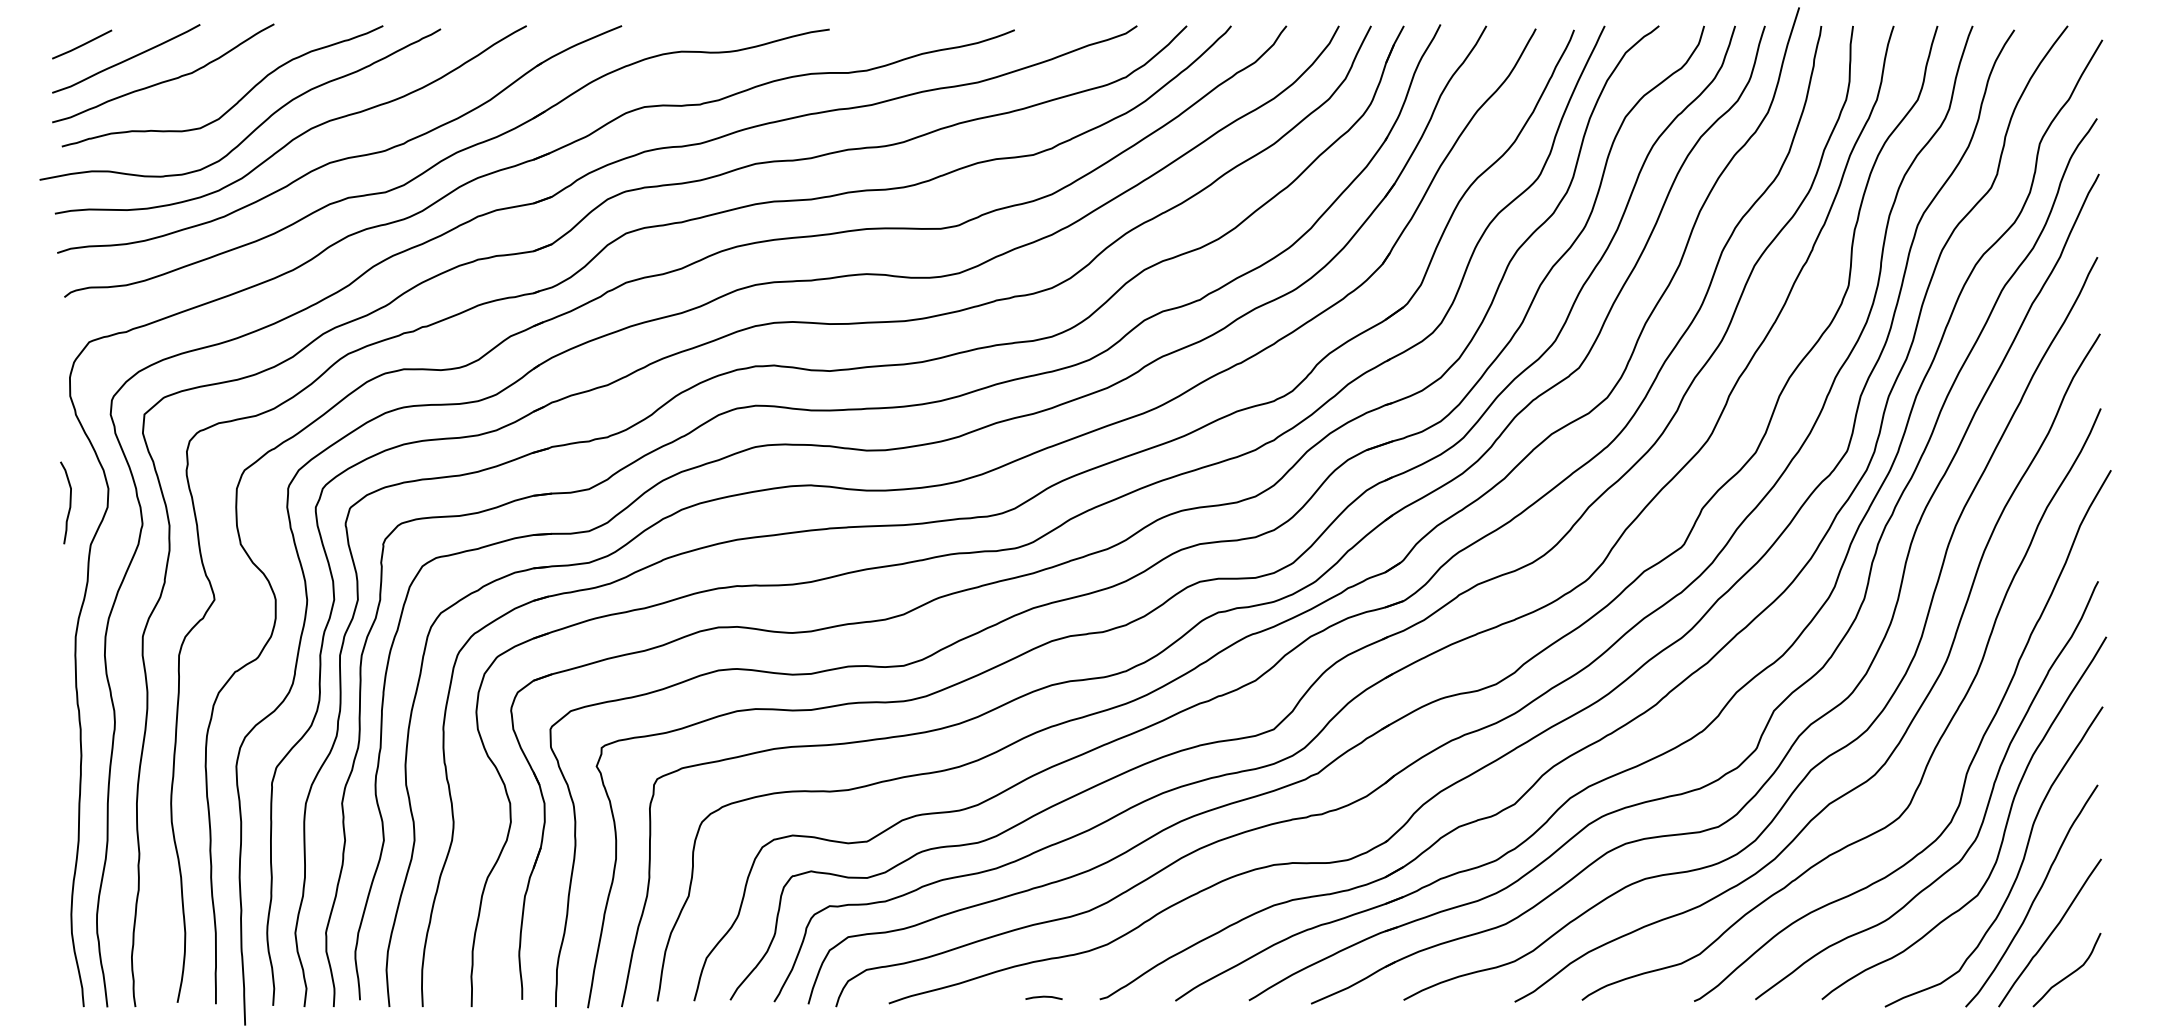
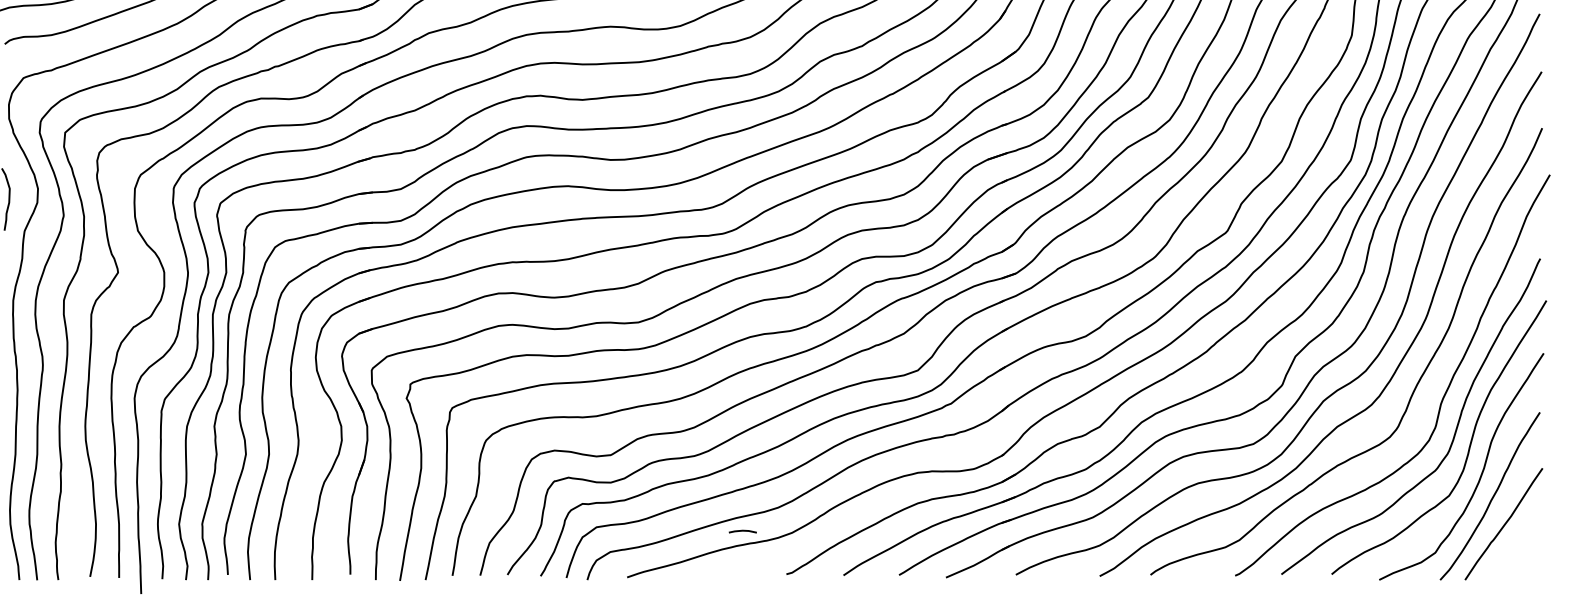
curve: (2068, 974) -> (1517, 555), removed
line: (1043, 997) -> (742, 531), moved

